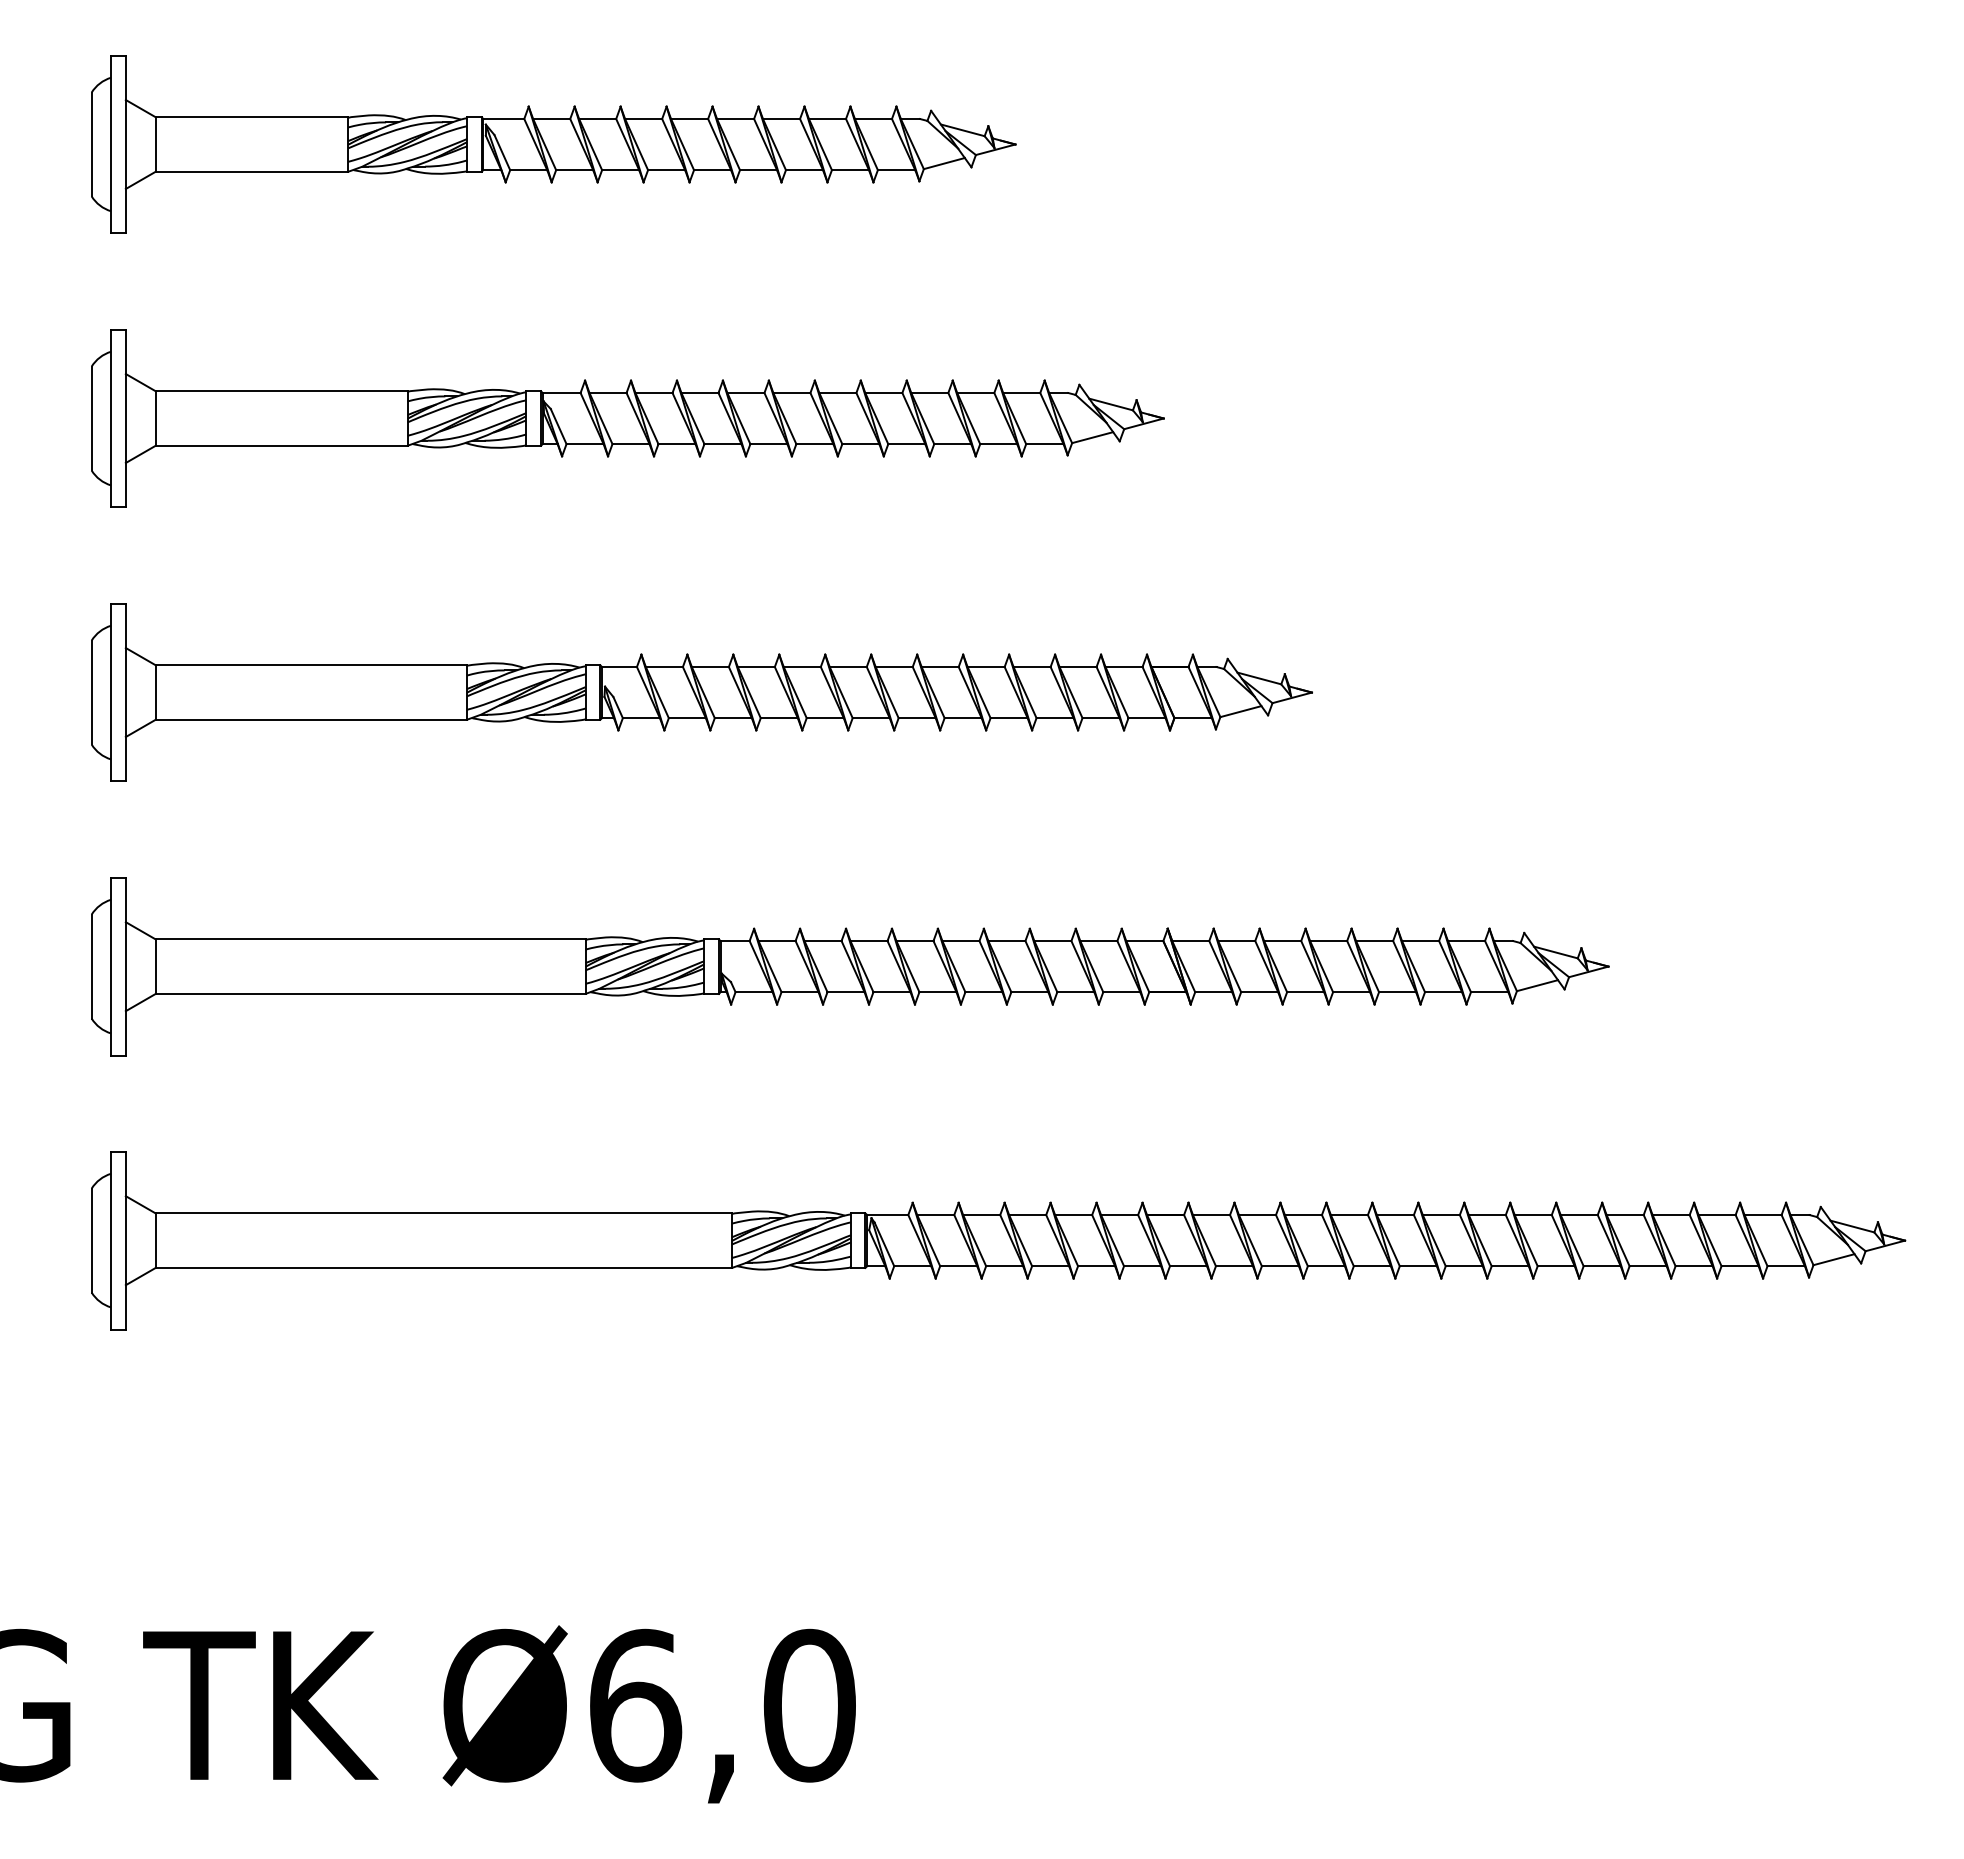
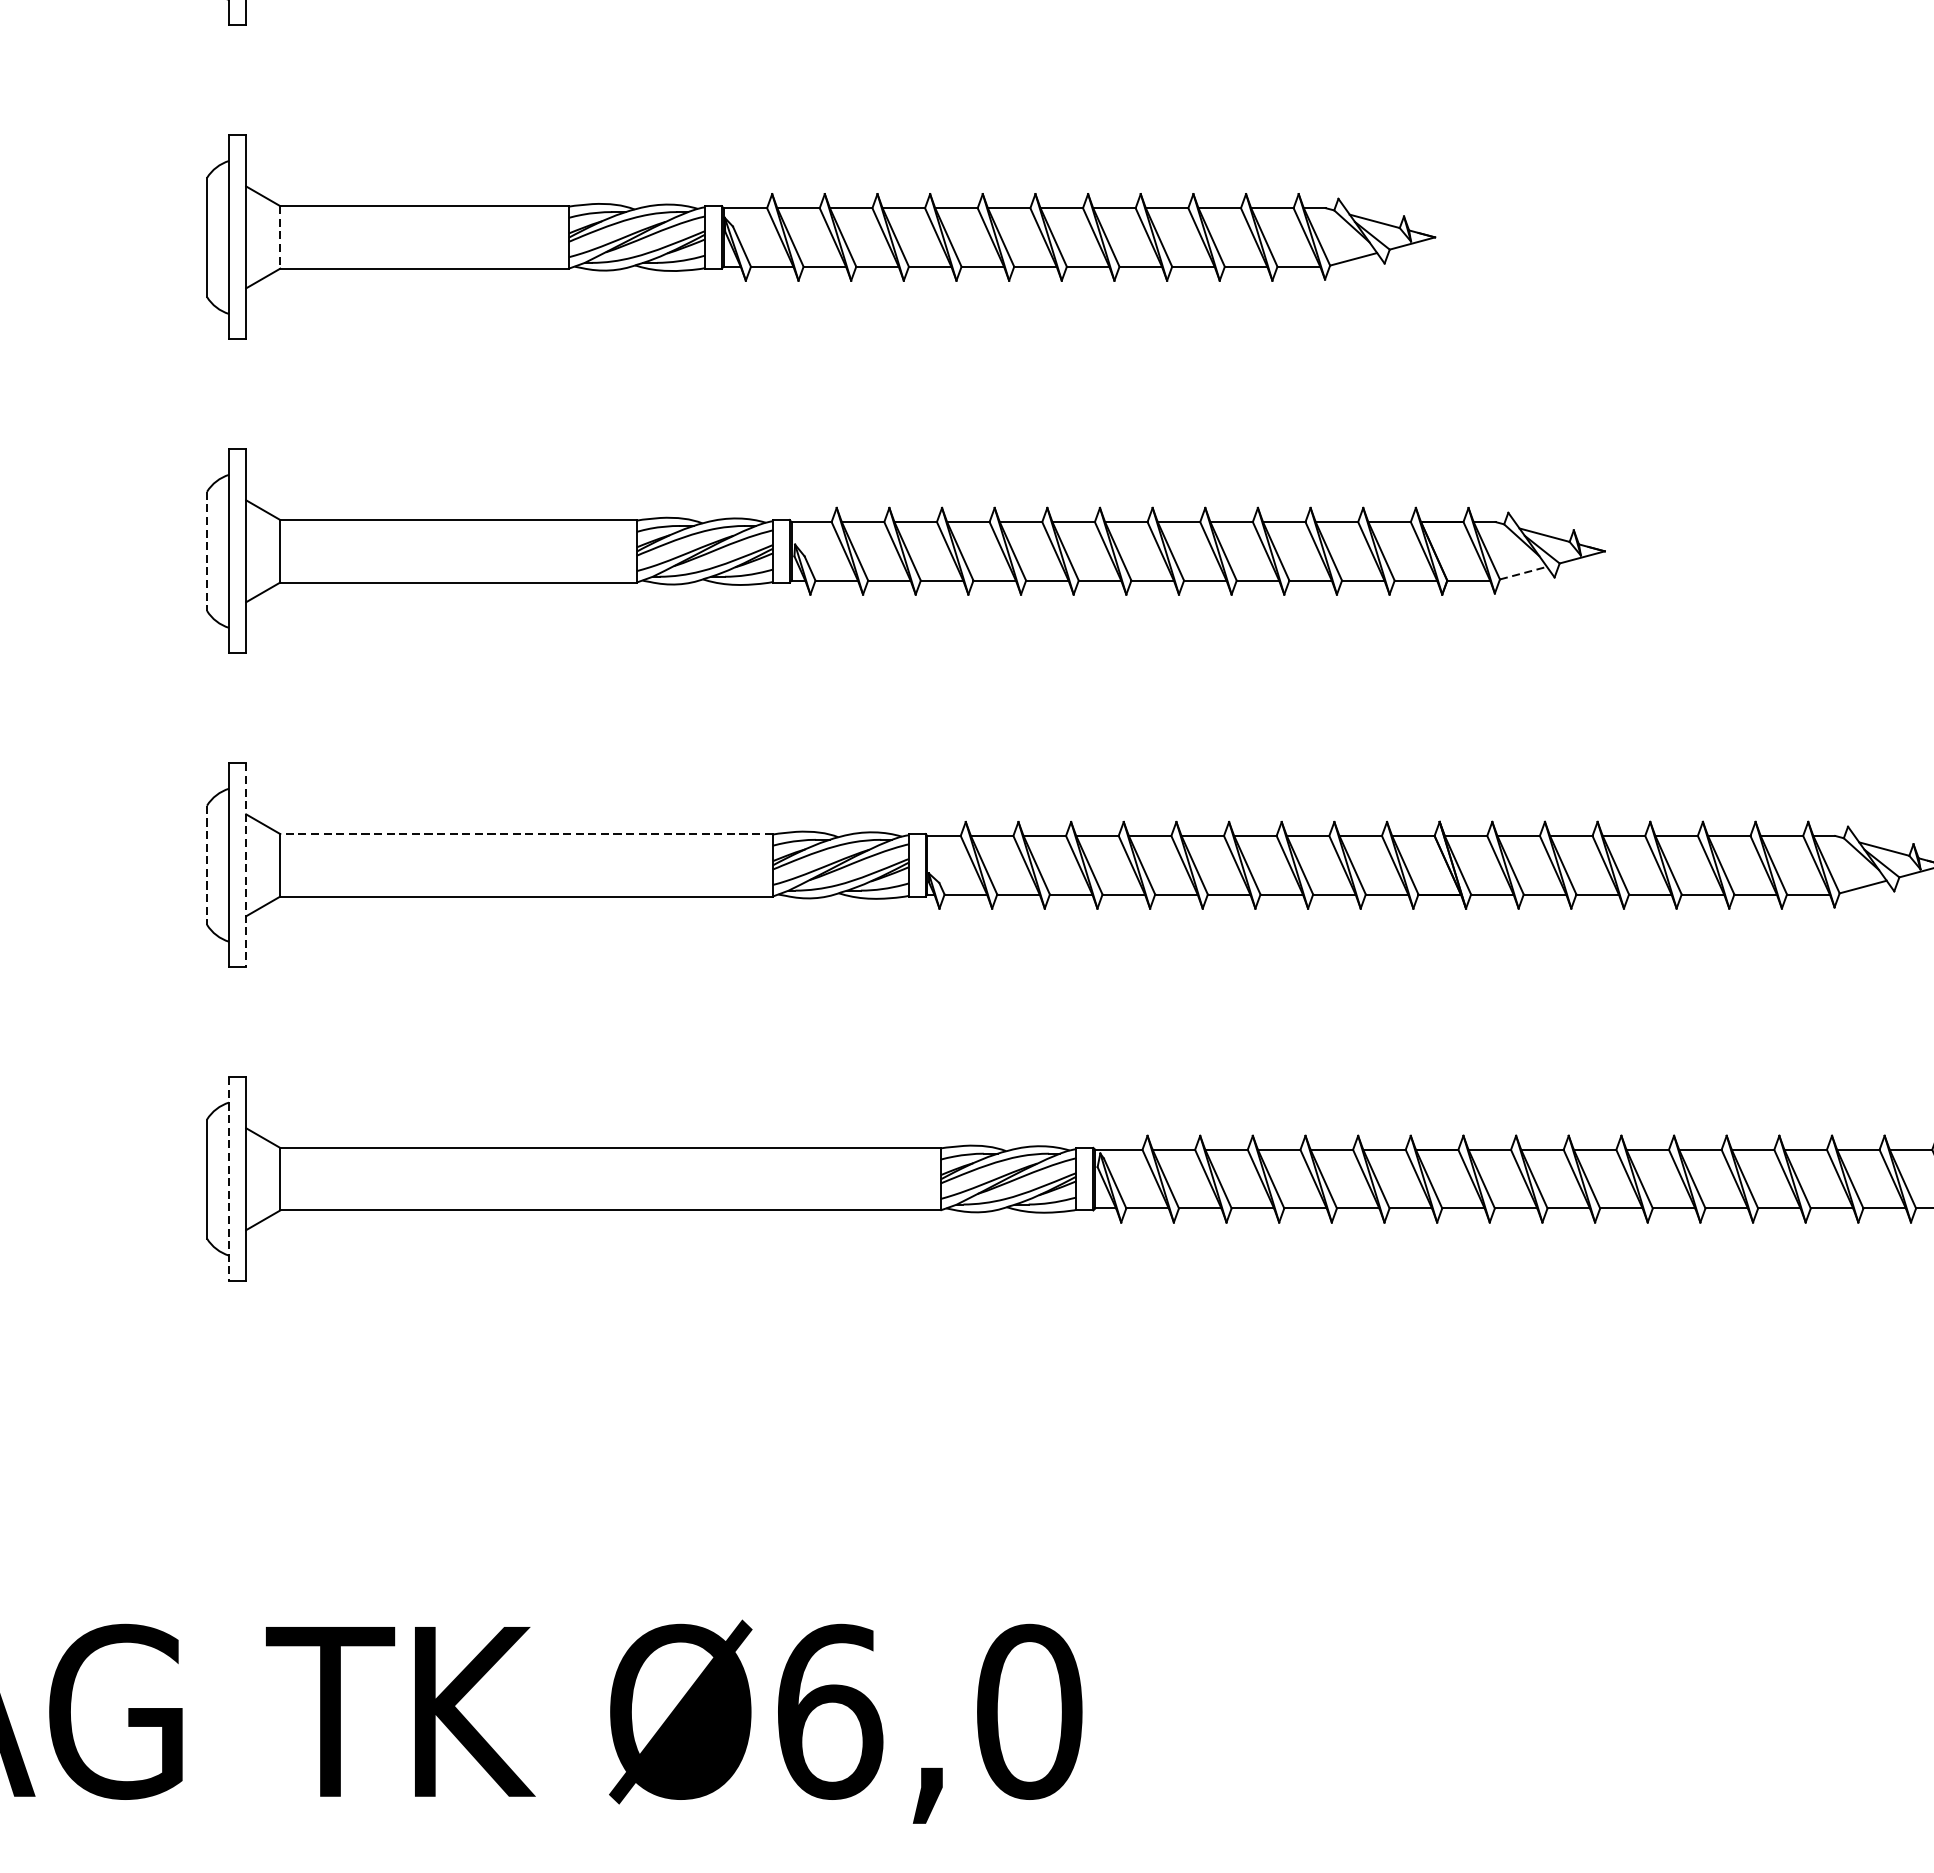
line: (155, 419) -> (280, 238), solid -> dashed
line: (91, 692) -> (206, 551), solid -> dashed
line: (1241, 711) -> (1524, 573), solid -> dashed
line: (370, 939) -> (526, 834), solid -> dashed
line: (91, 966) -> (206, 865), solid -> dashed
line: (125, 966) -> (245, 865), solid -> dashed
line: (111, 1240) -> (229, 1178), solid -> dashed

